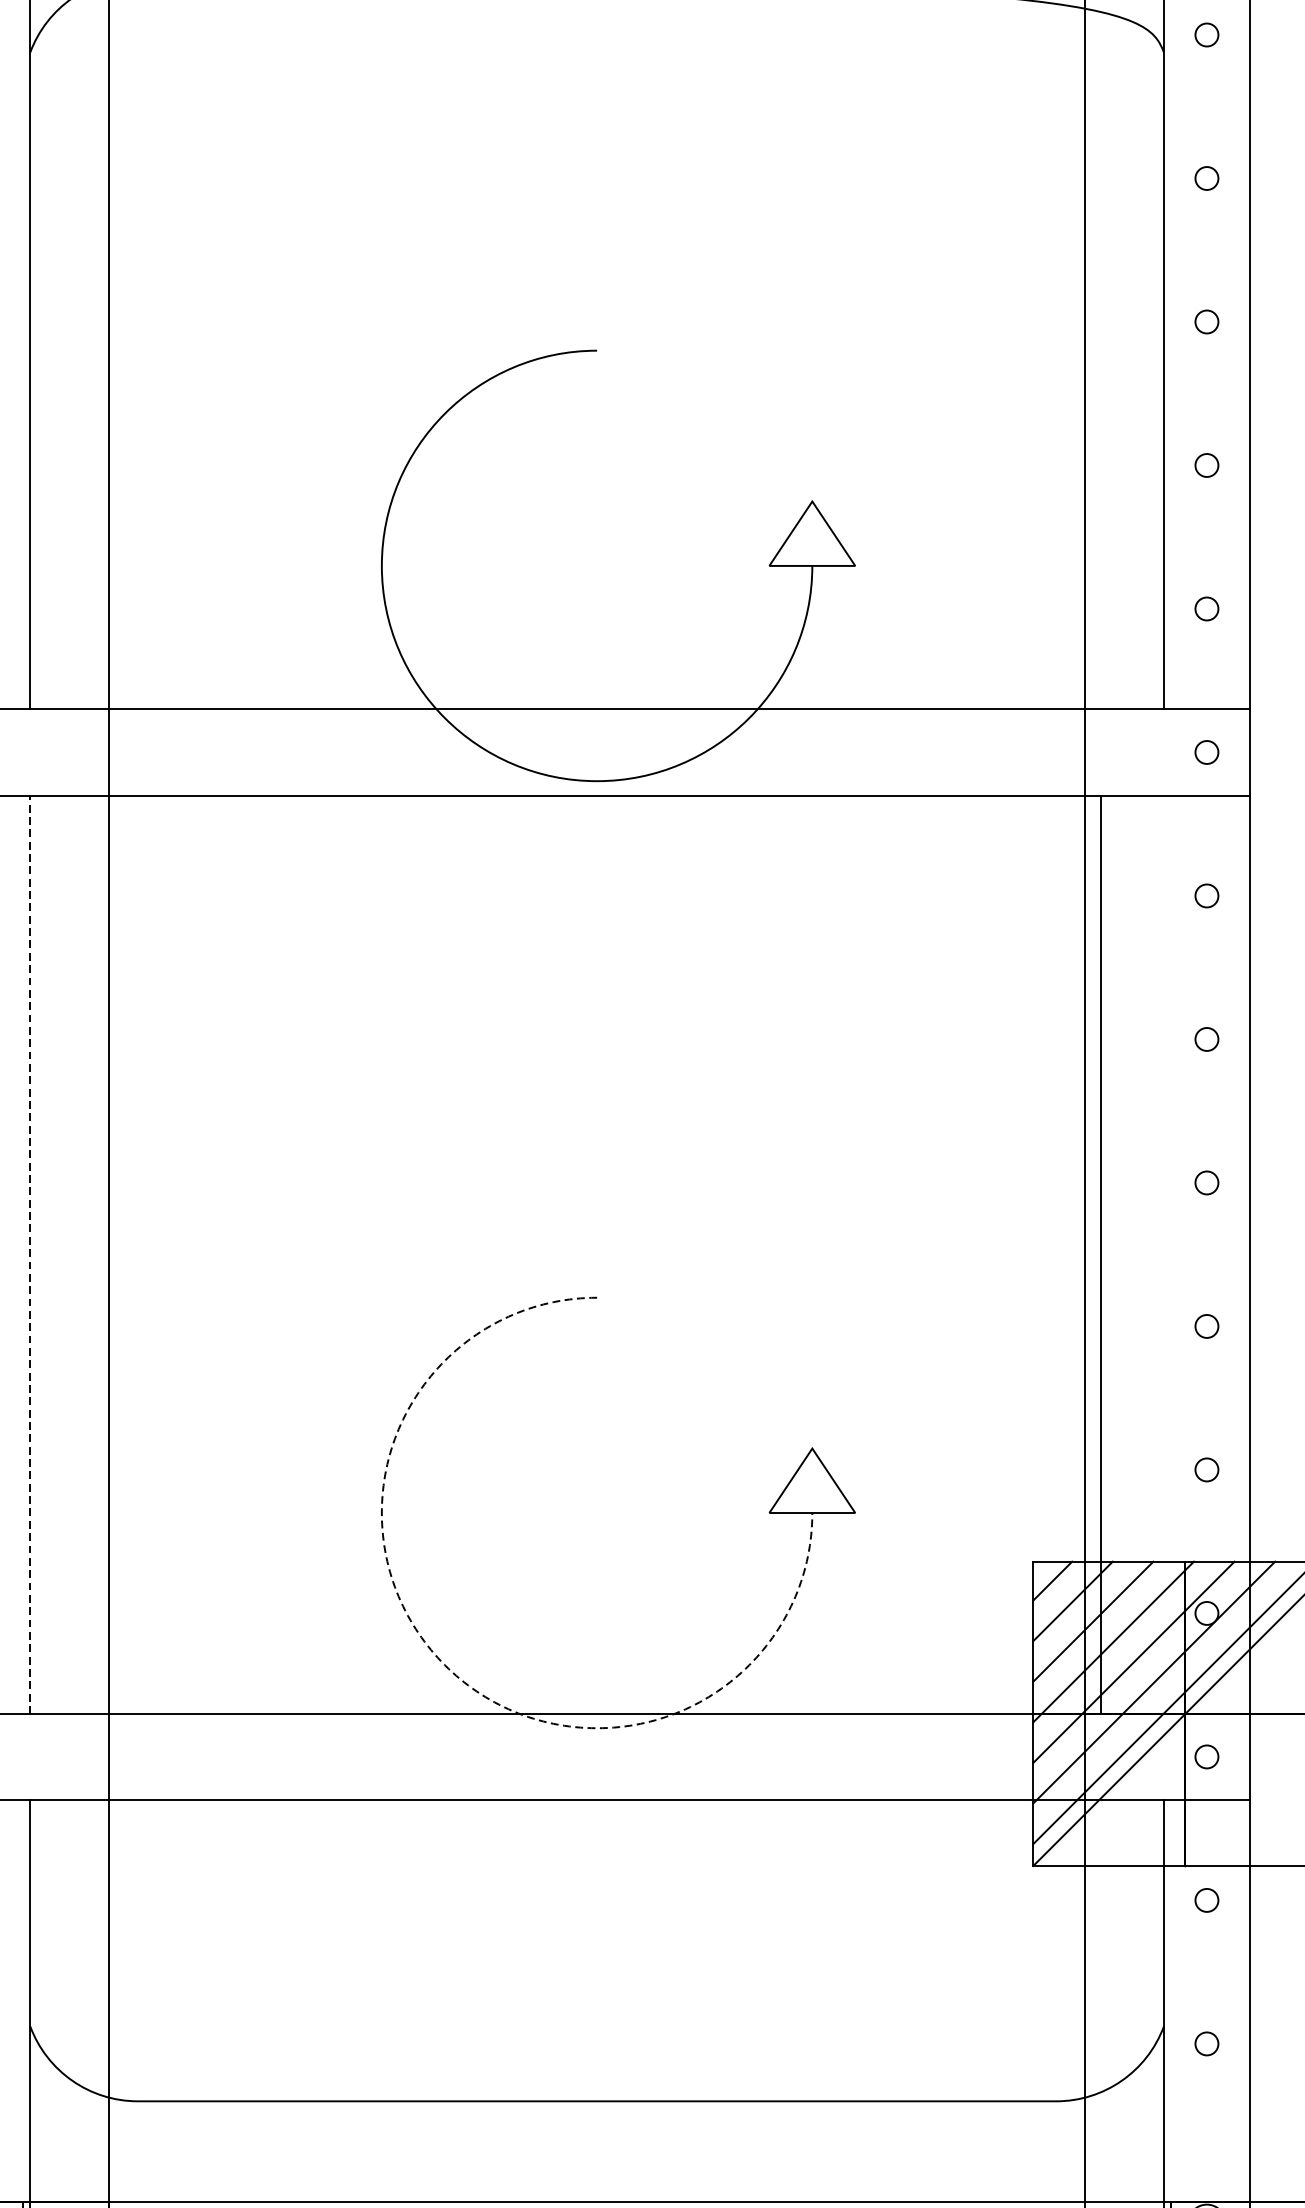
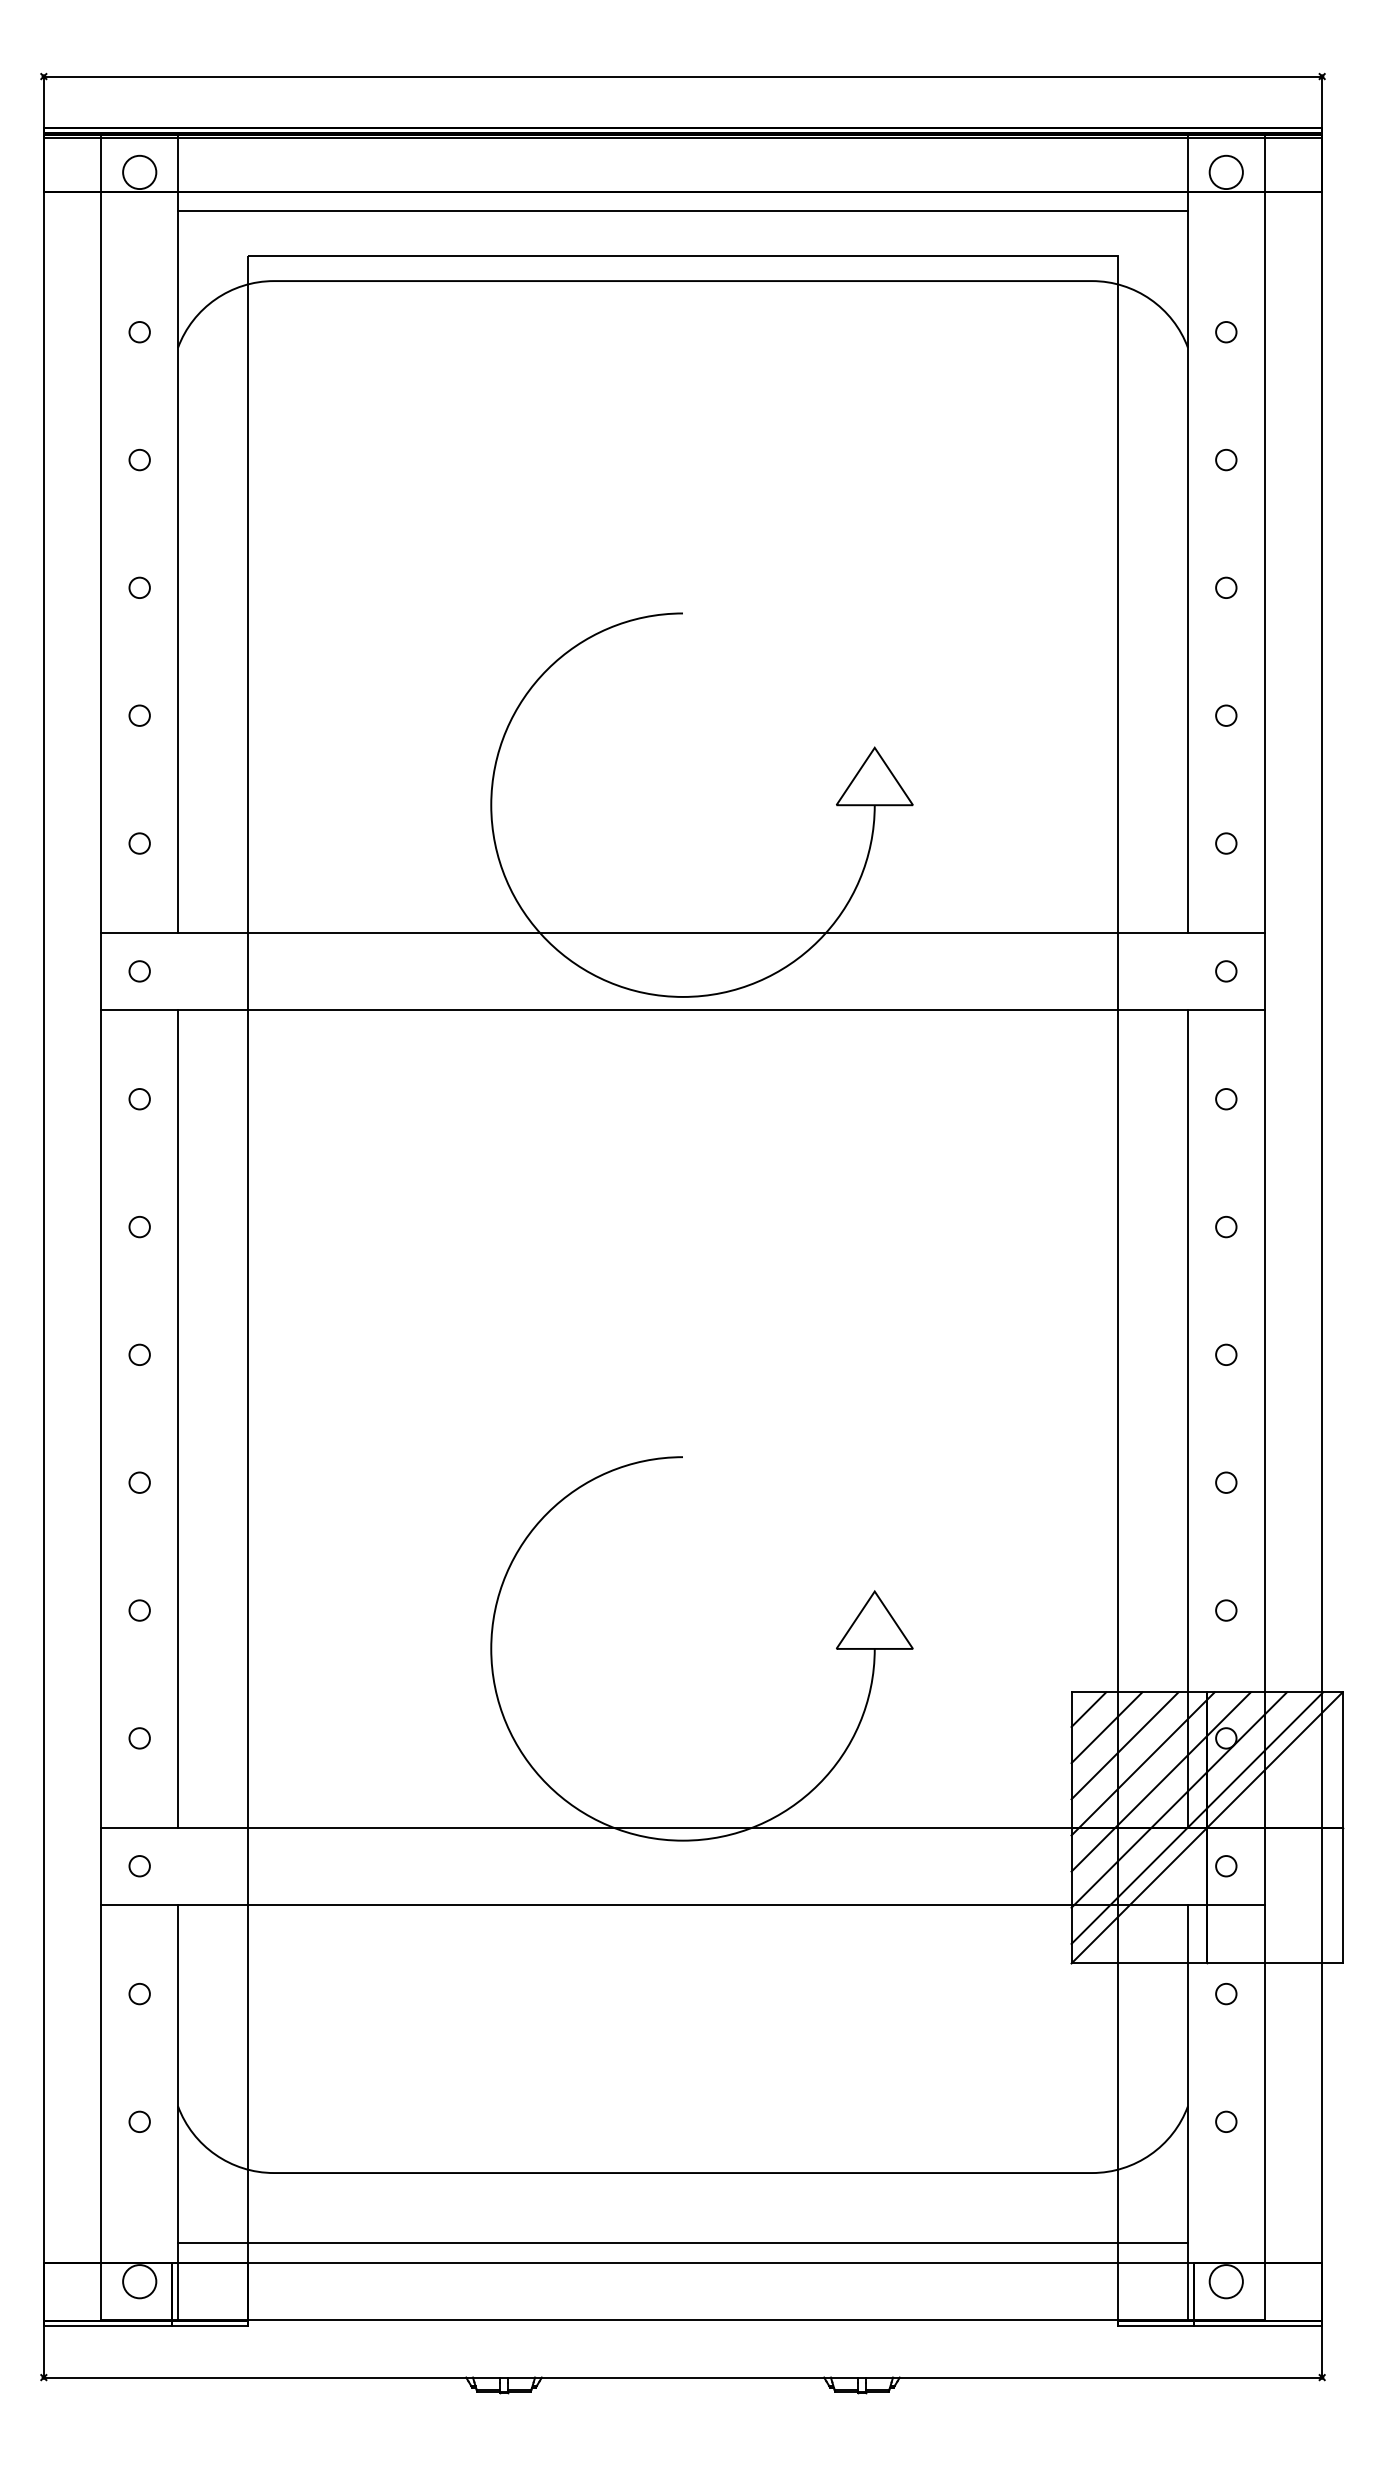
line: (30, 1254) -> (178, 1418), dashed -> solid
line: (1100, 1254) -> (1187, 1418), moved
arc: (444, 1665) -> (547, 1784), dashed -> solid
line: (596, 2180) -> (682, 2243), added

